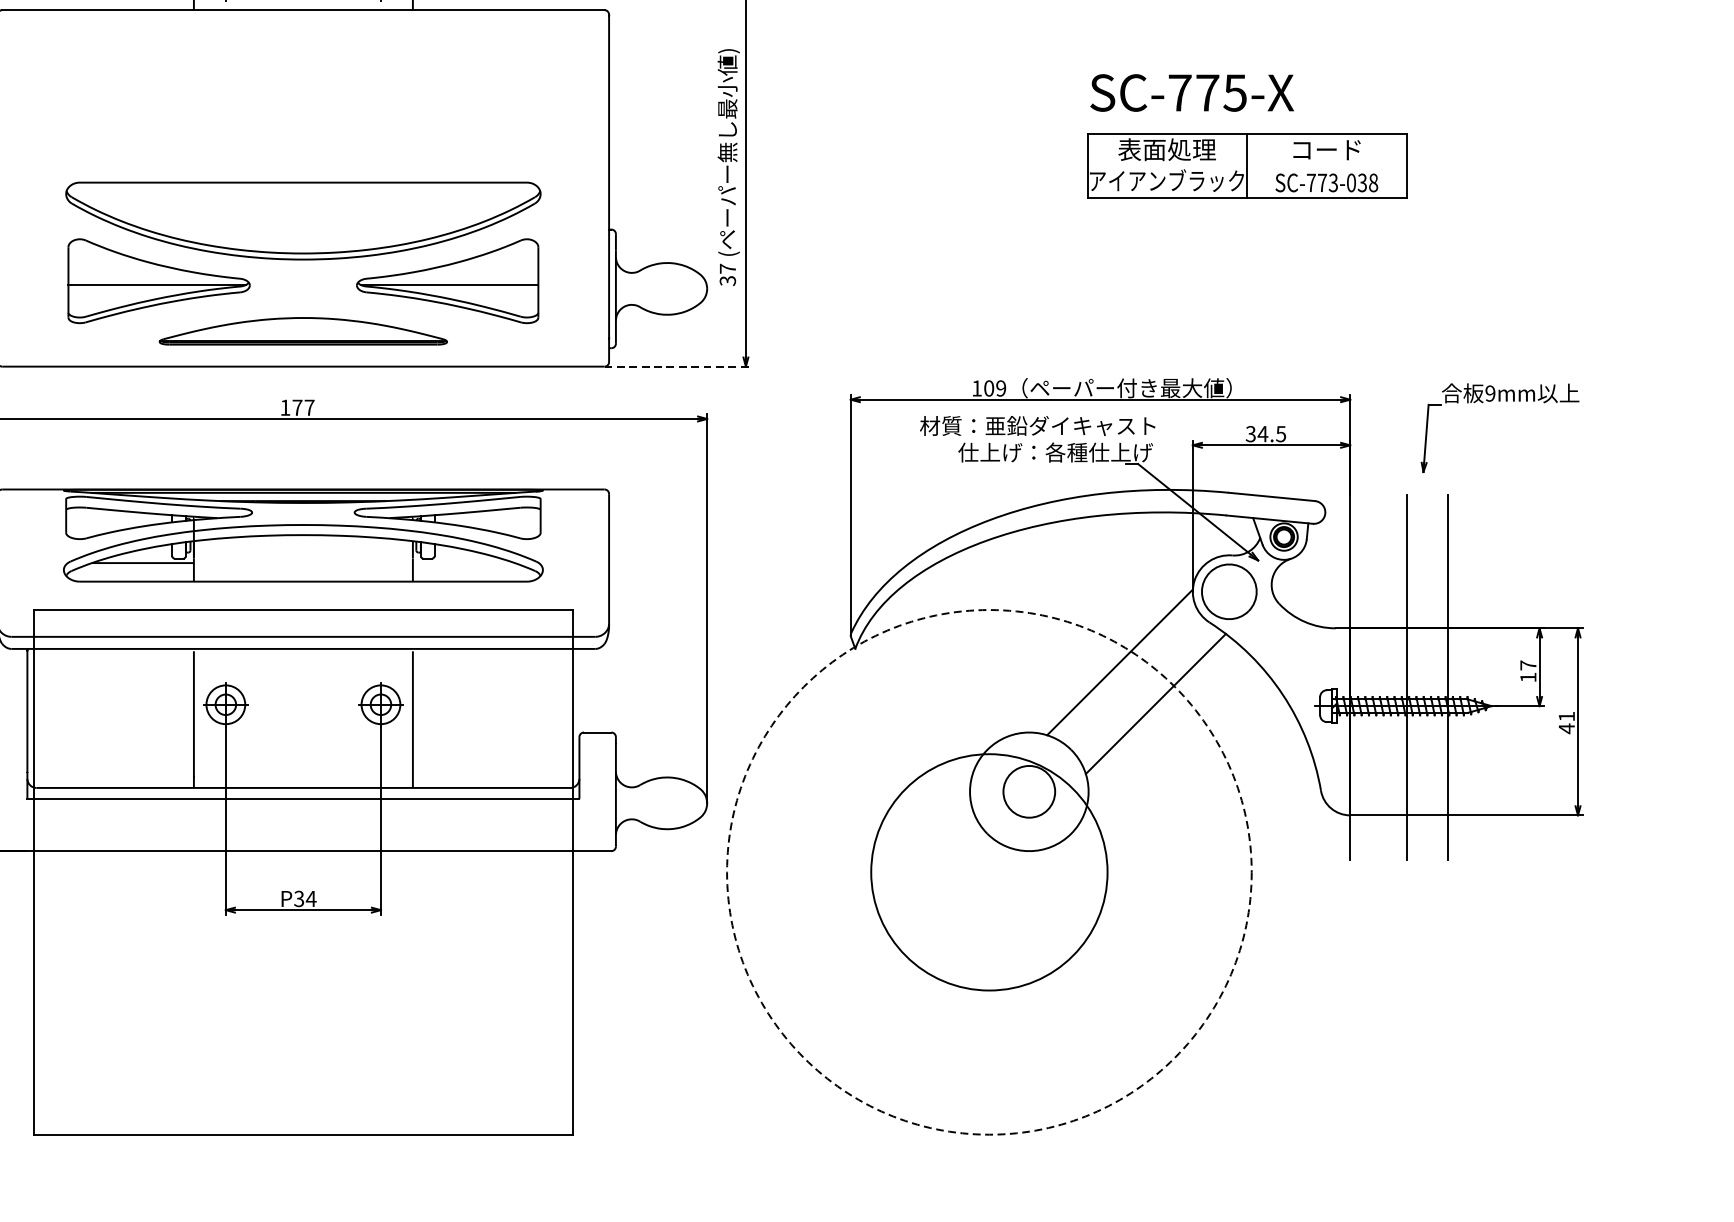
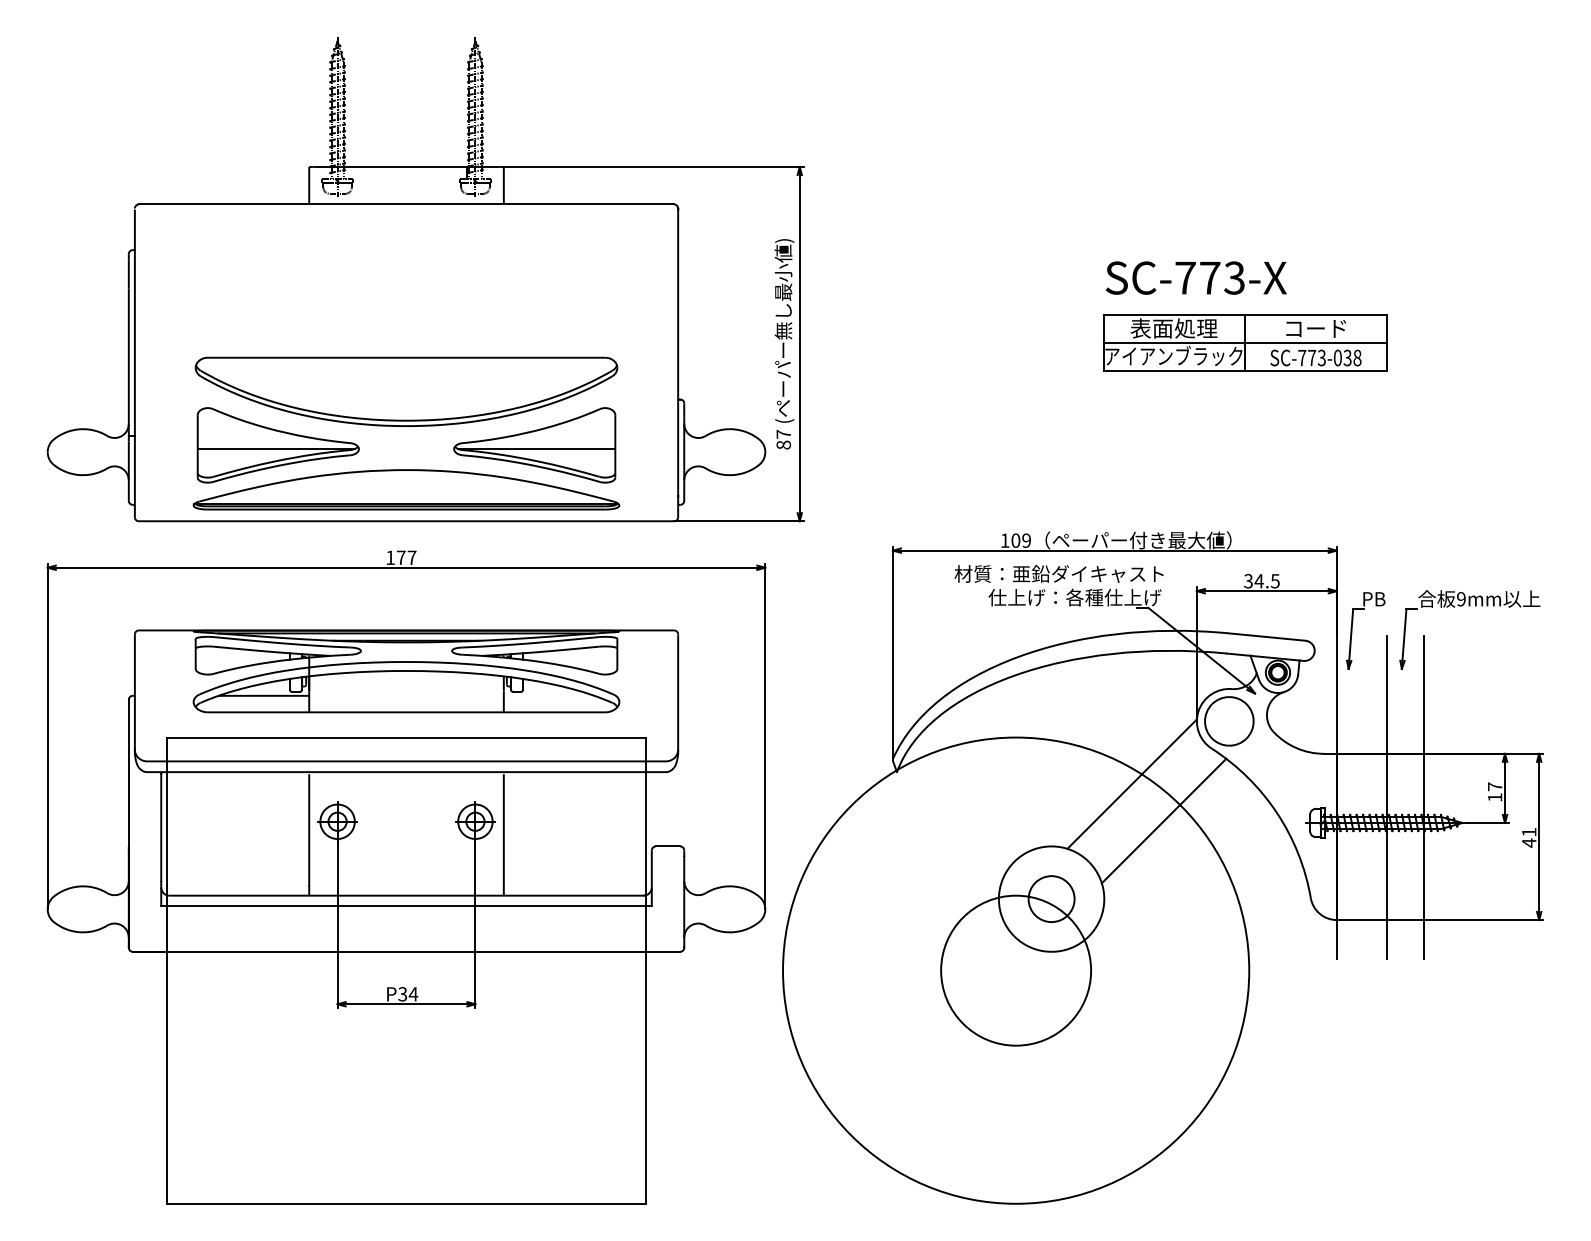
text: (1235, 92) -> (1234, 277), SC-775-X -> SC-773-X
line: (1247, 166) -> (1245, 343), added
text: (727, 280) -> (783, 444), 37 -> 87
part: (303, 330) -> (406, 489), size x1.67
line: (676, 366) -> (738, 521), dashed -> solid
part: (1499, 401) -> (1469, 606), moved
part: (1367, 489) -> (1352, 630), added
circle: (989, 872) -> (1016, 970), dashed -> solid
circle: (989, 872) -> (1016, 970), size x0.71

